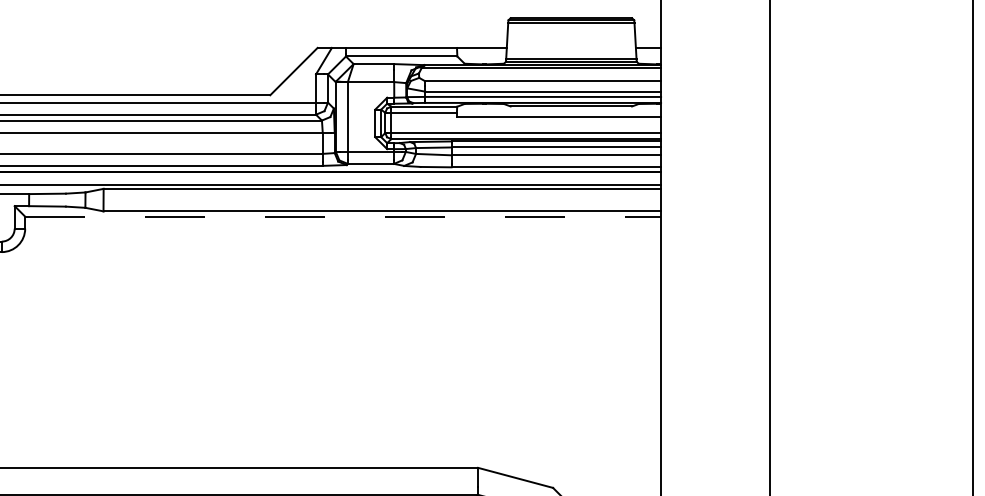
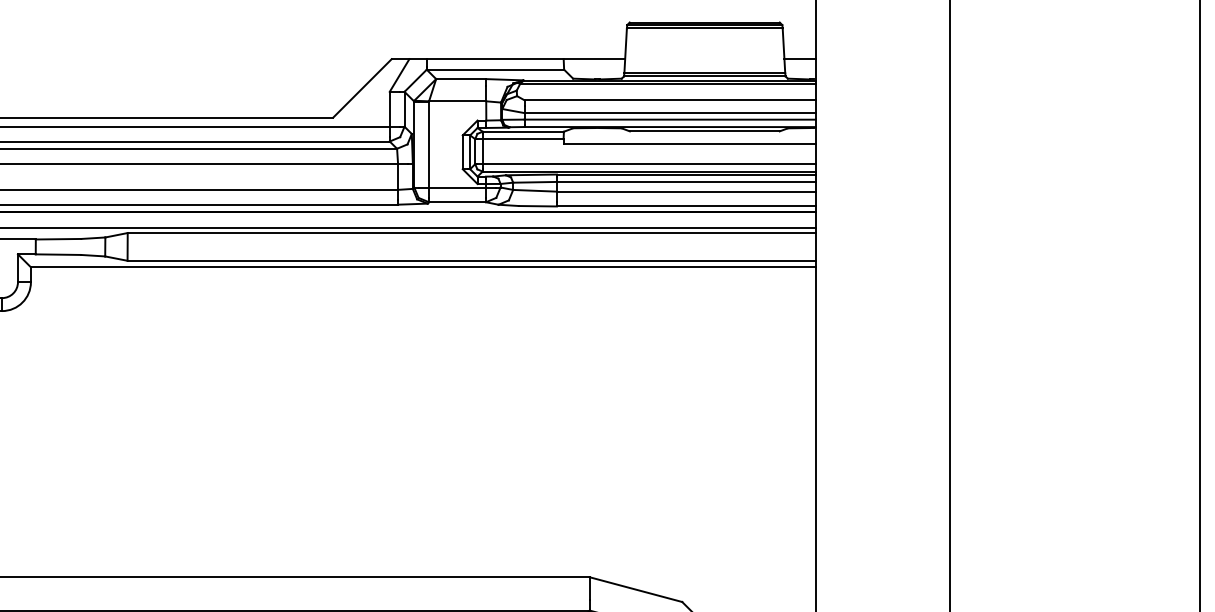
line: (343, 216) -> (423, 267), dashed -> solid

